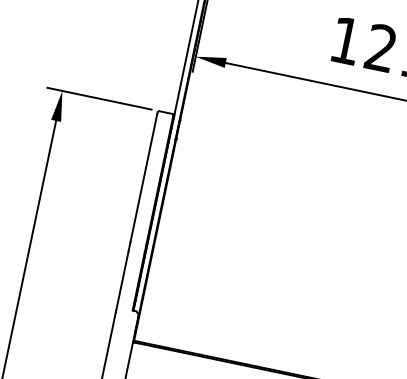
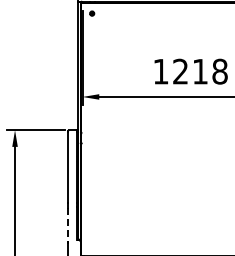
line: (122, 280) -> (68, 224), solid -> dashed

